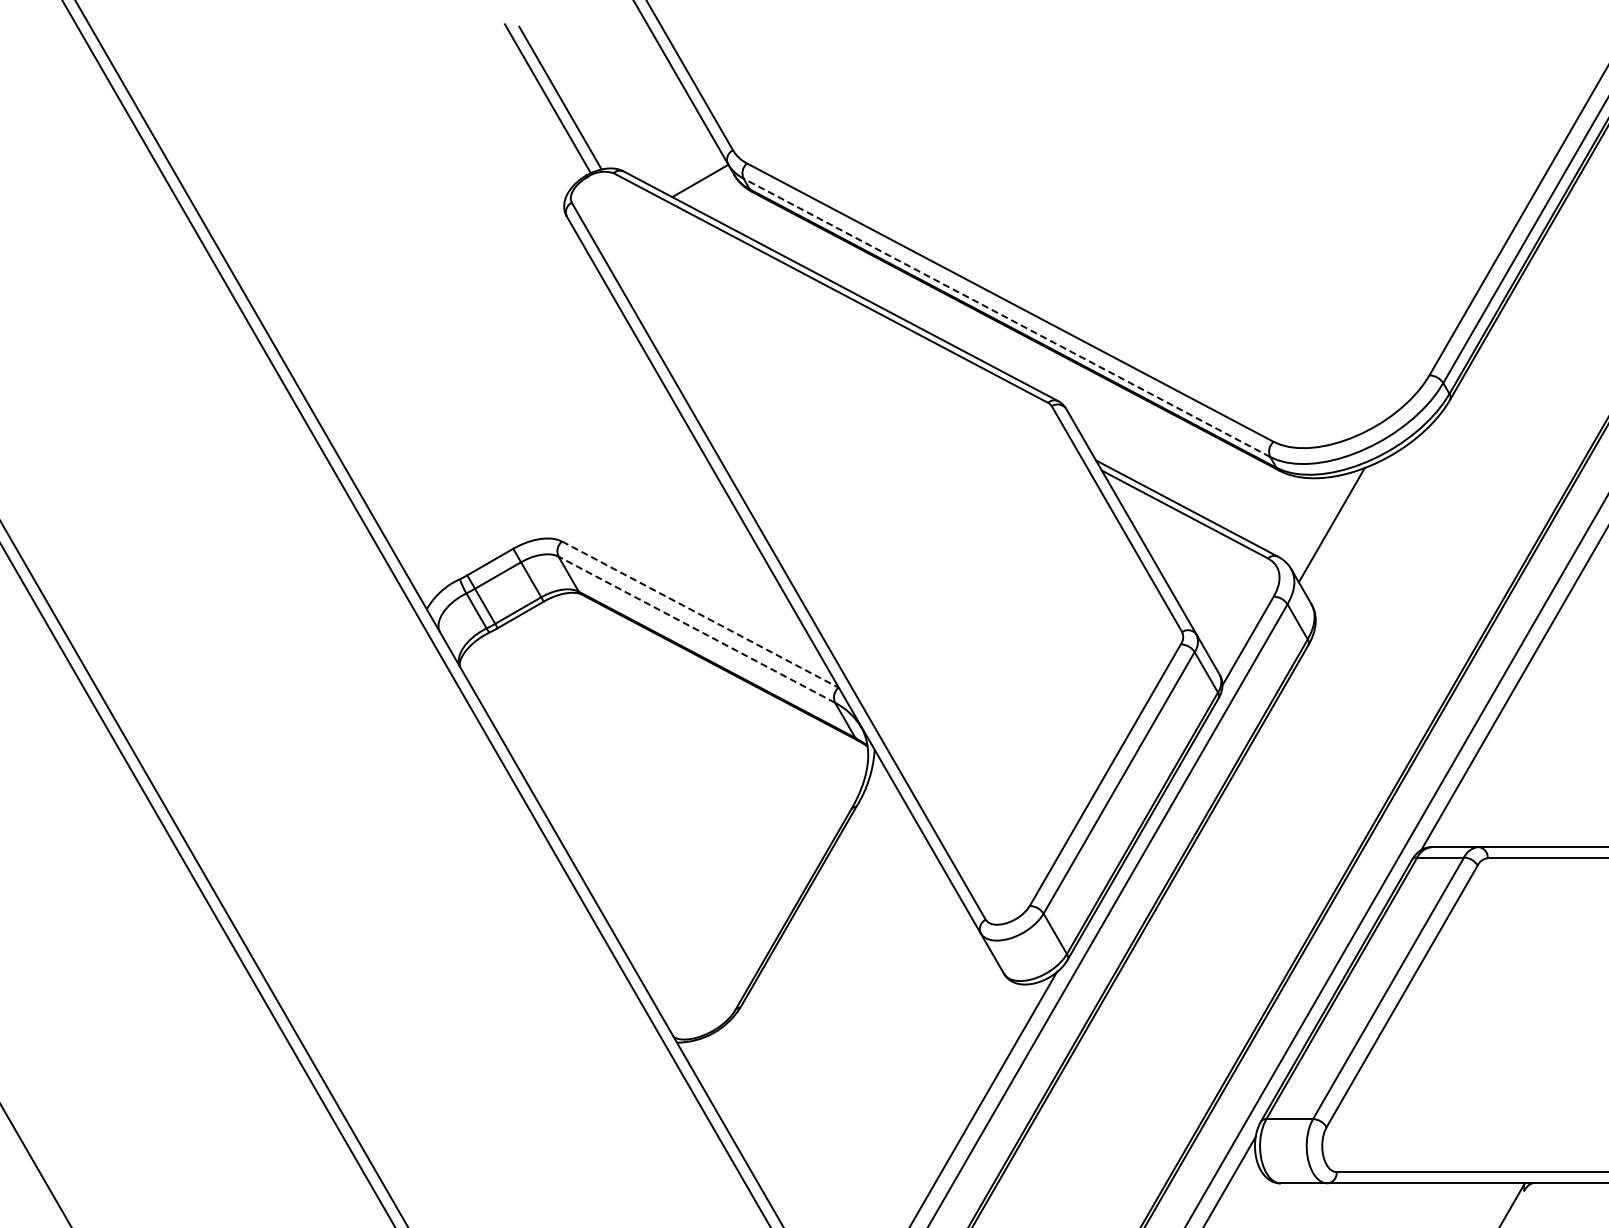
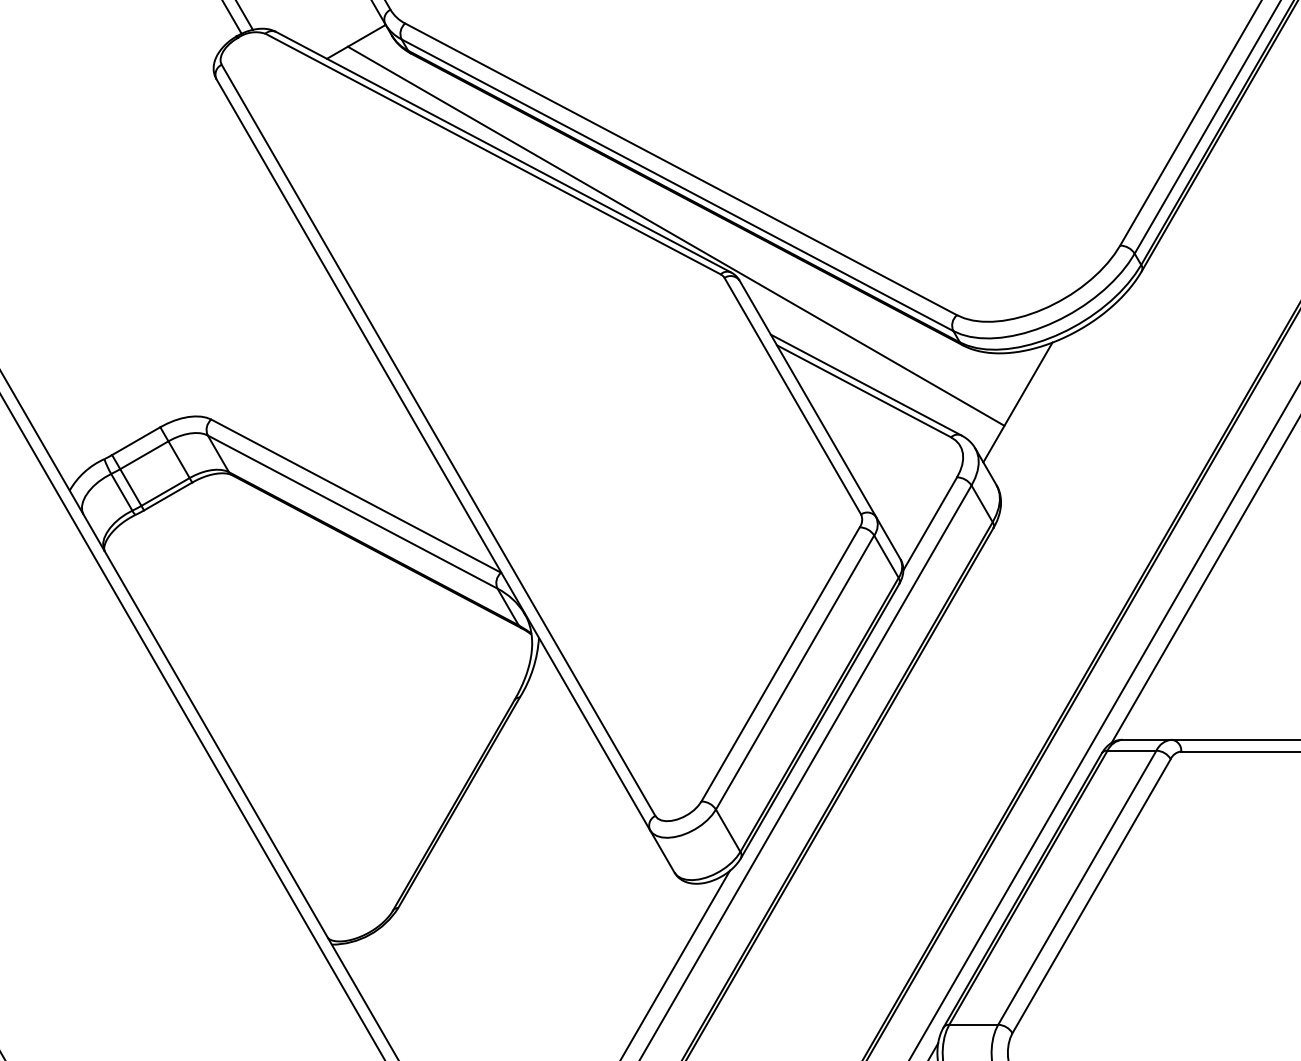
line: (1006, 317) -> (677, 184), dashed -> solid
line: (1005, 366) -> (676, 236), added
line: (700, 614) -> (356, 496), dashed -> solid
line: (696, 629) -> (352, 511), dashed -> solid

